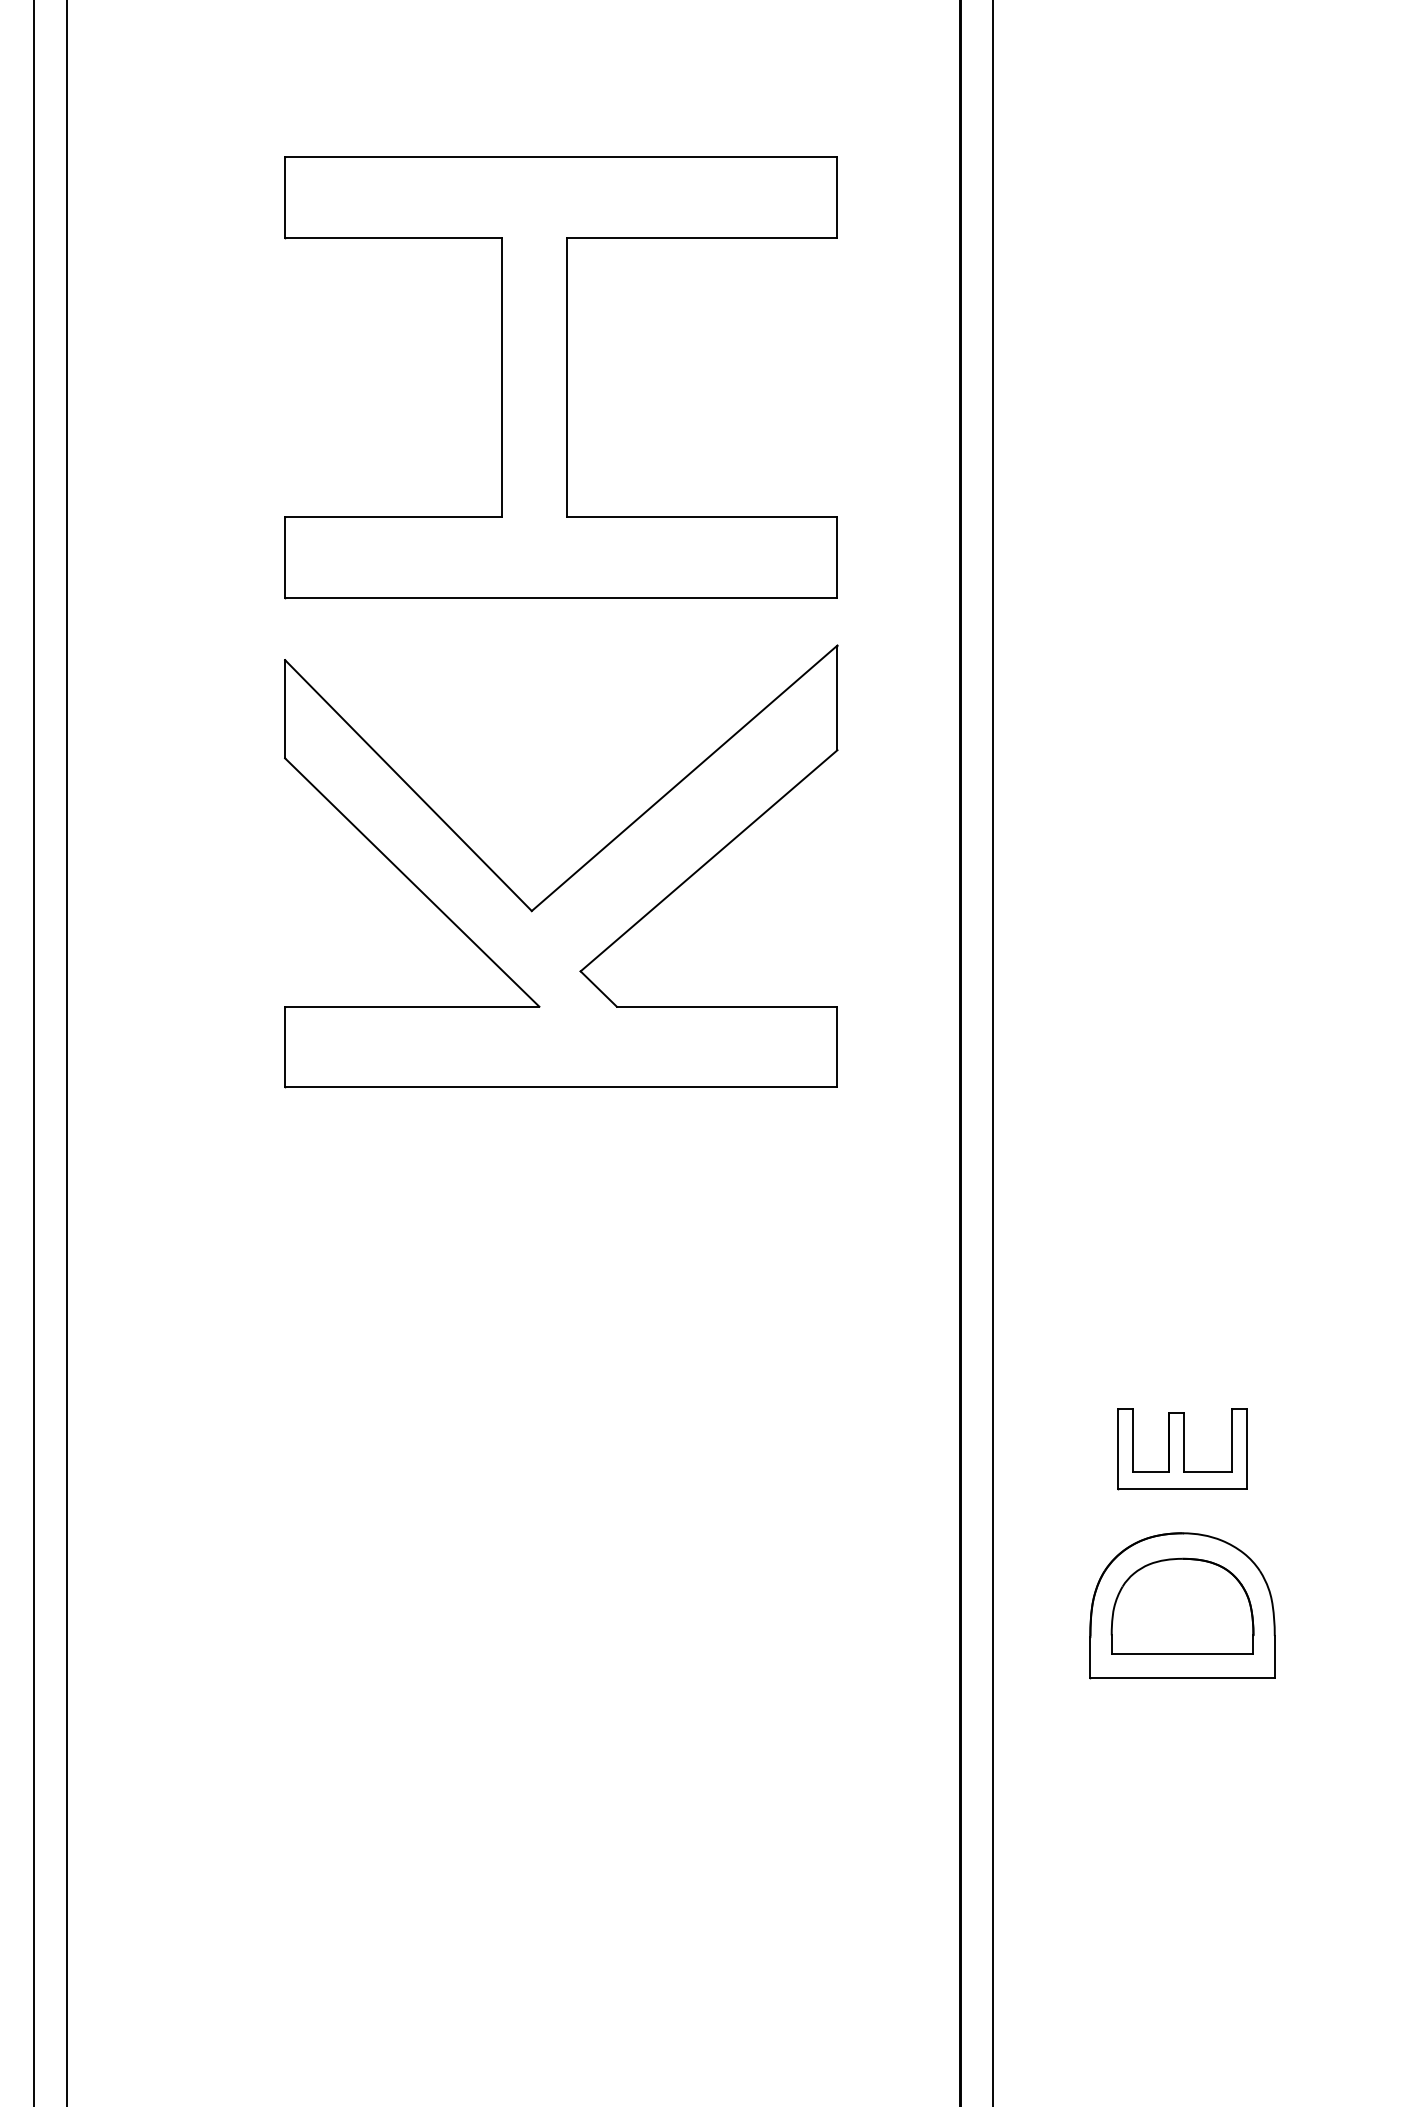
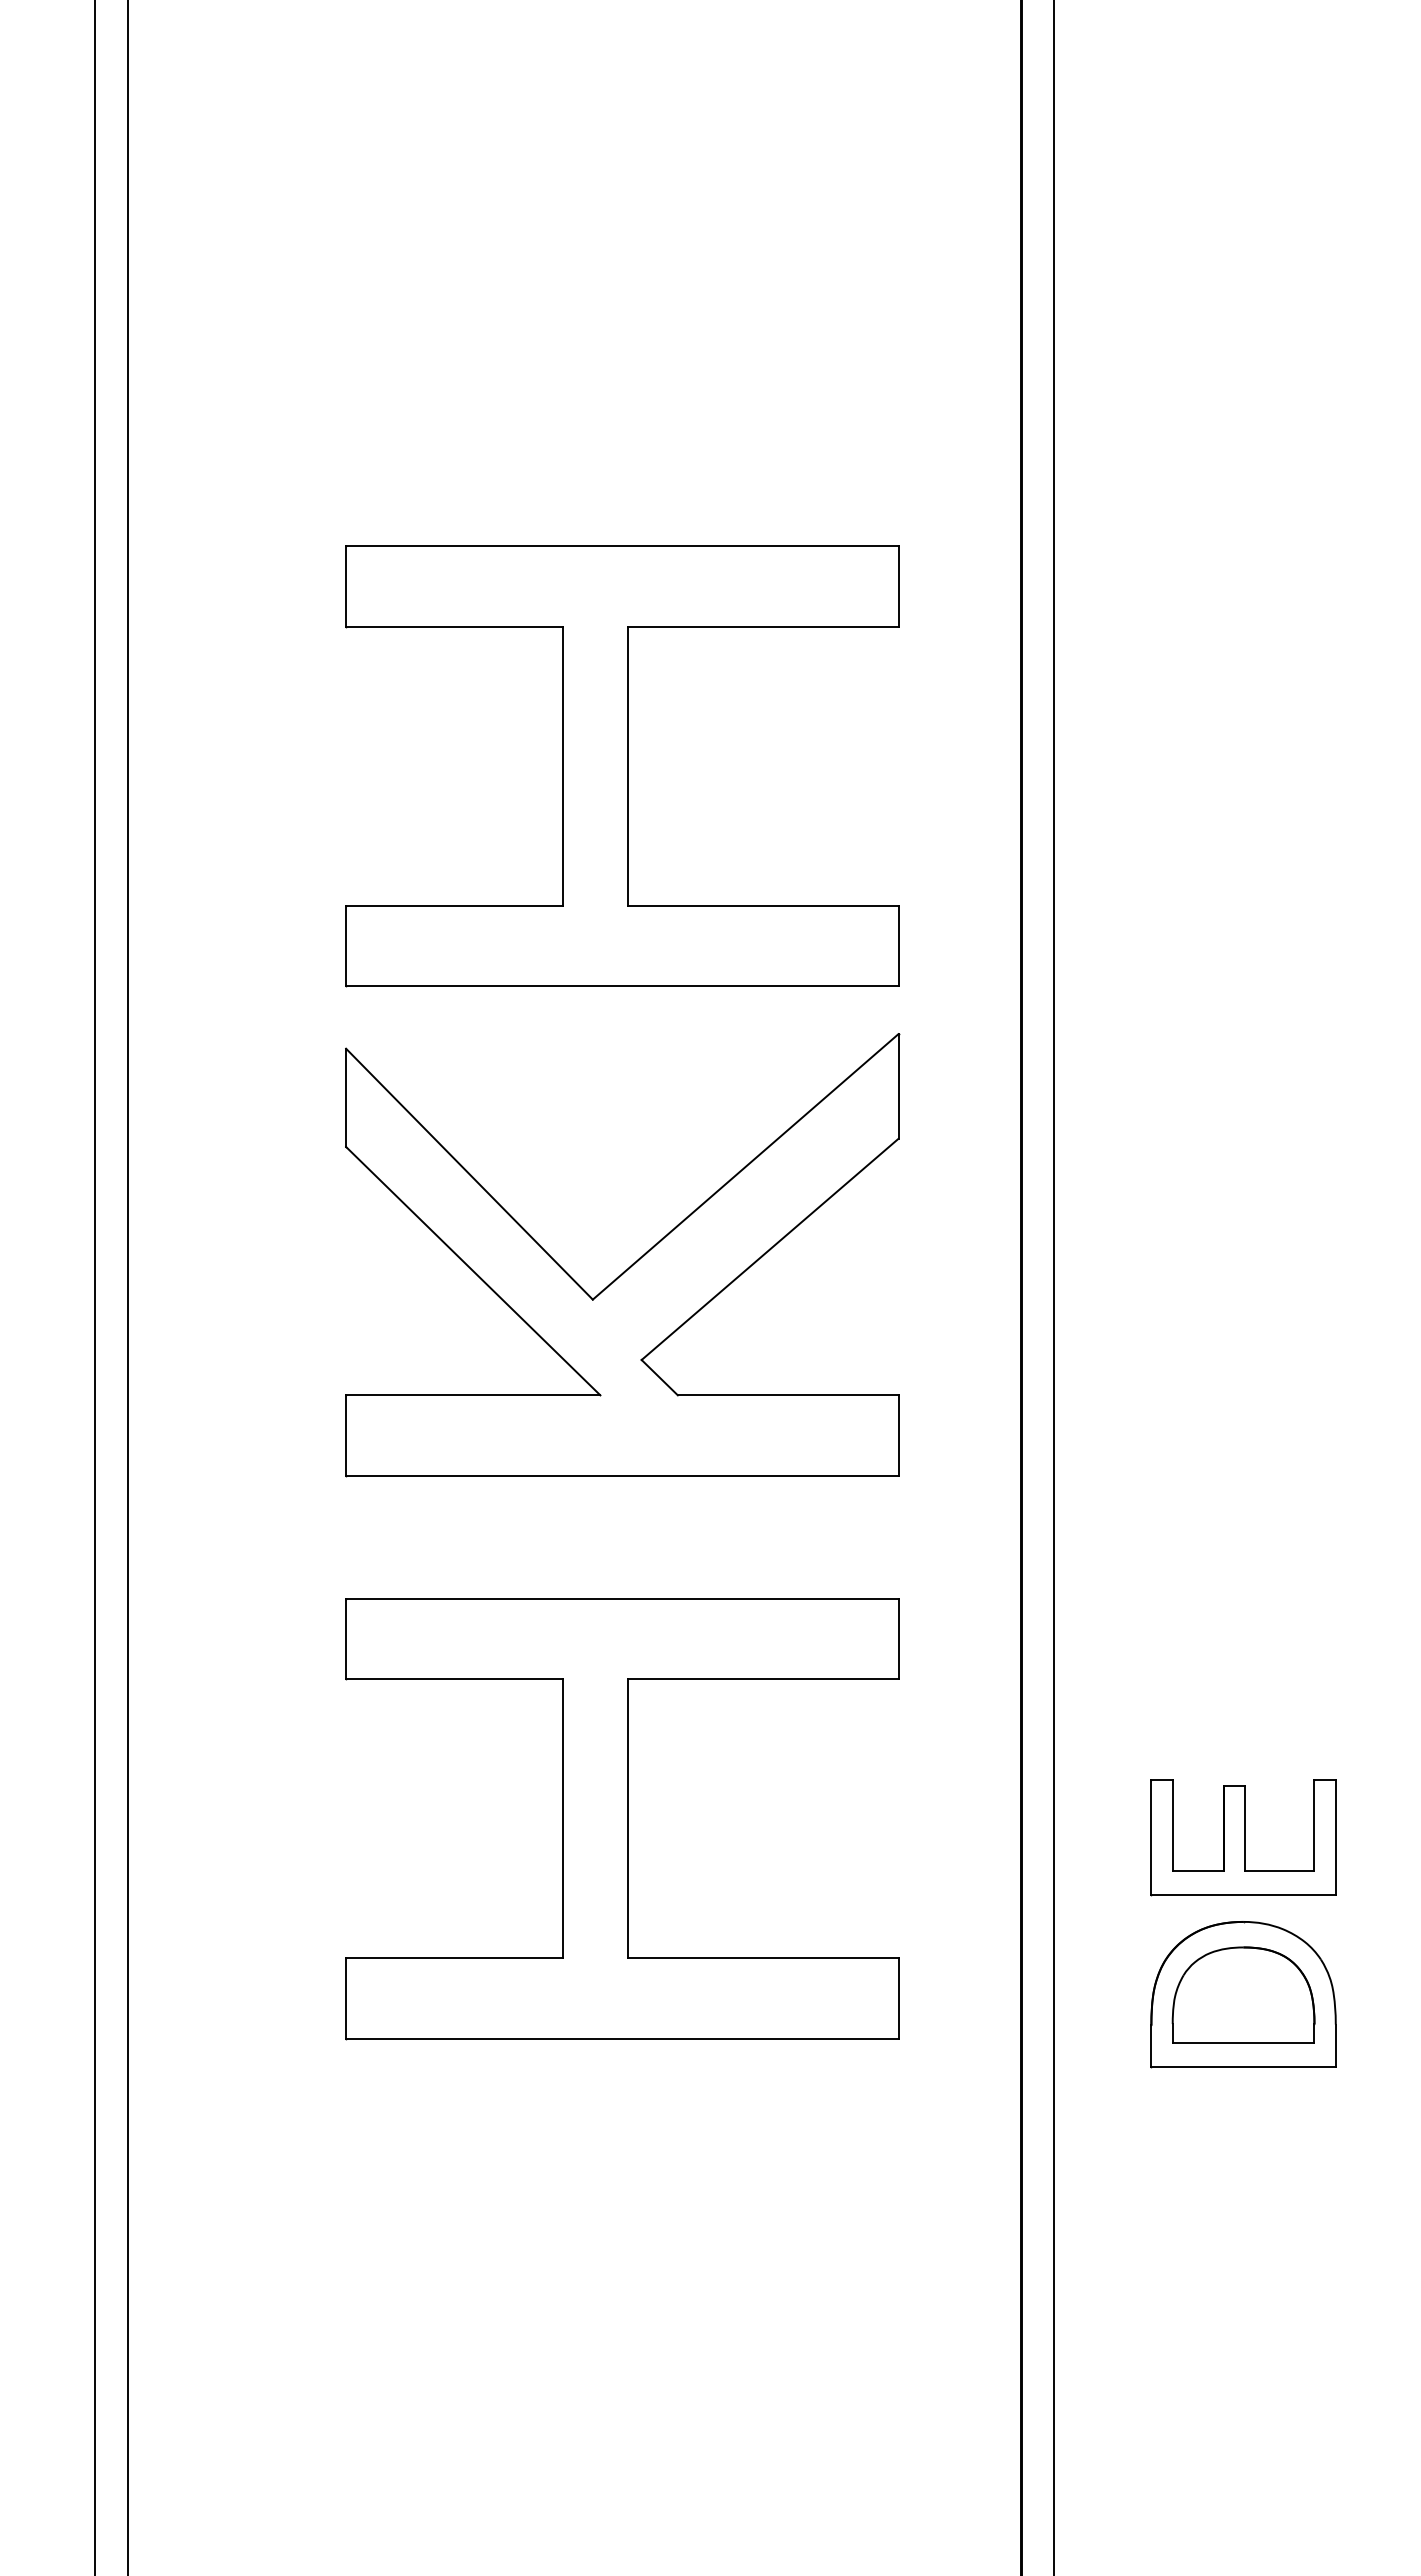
part: (561, 1430) -> (622, 1819), added
part: (1182, 1448) -> (1243, 1837), size x1.43

